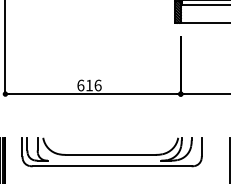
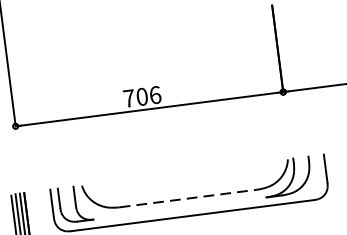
text: (84, 85) -> (134, 97), 616 -> 706
line: (110, 154) -> (187, 197), solid -> dashed

